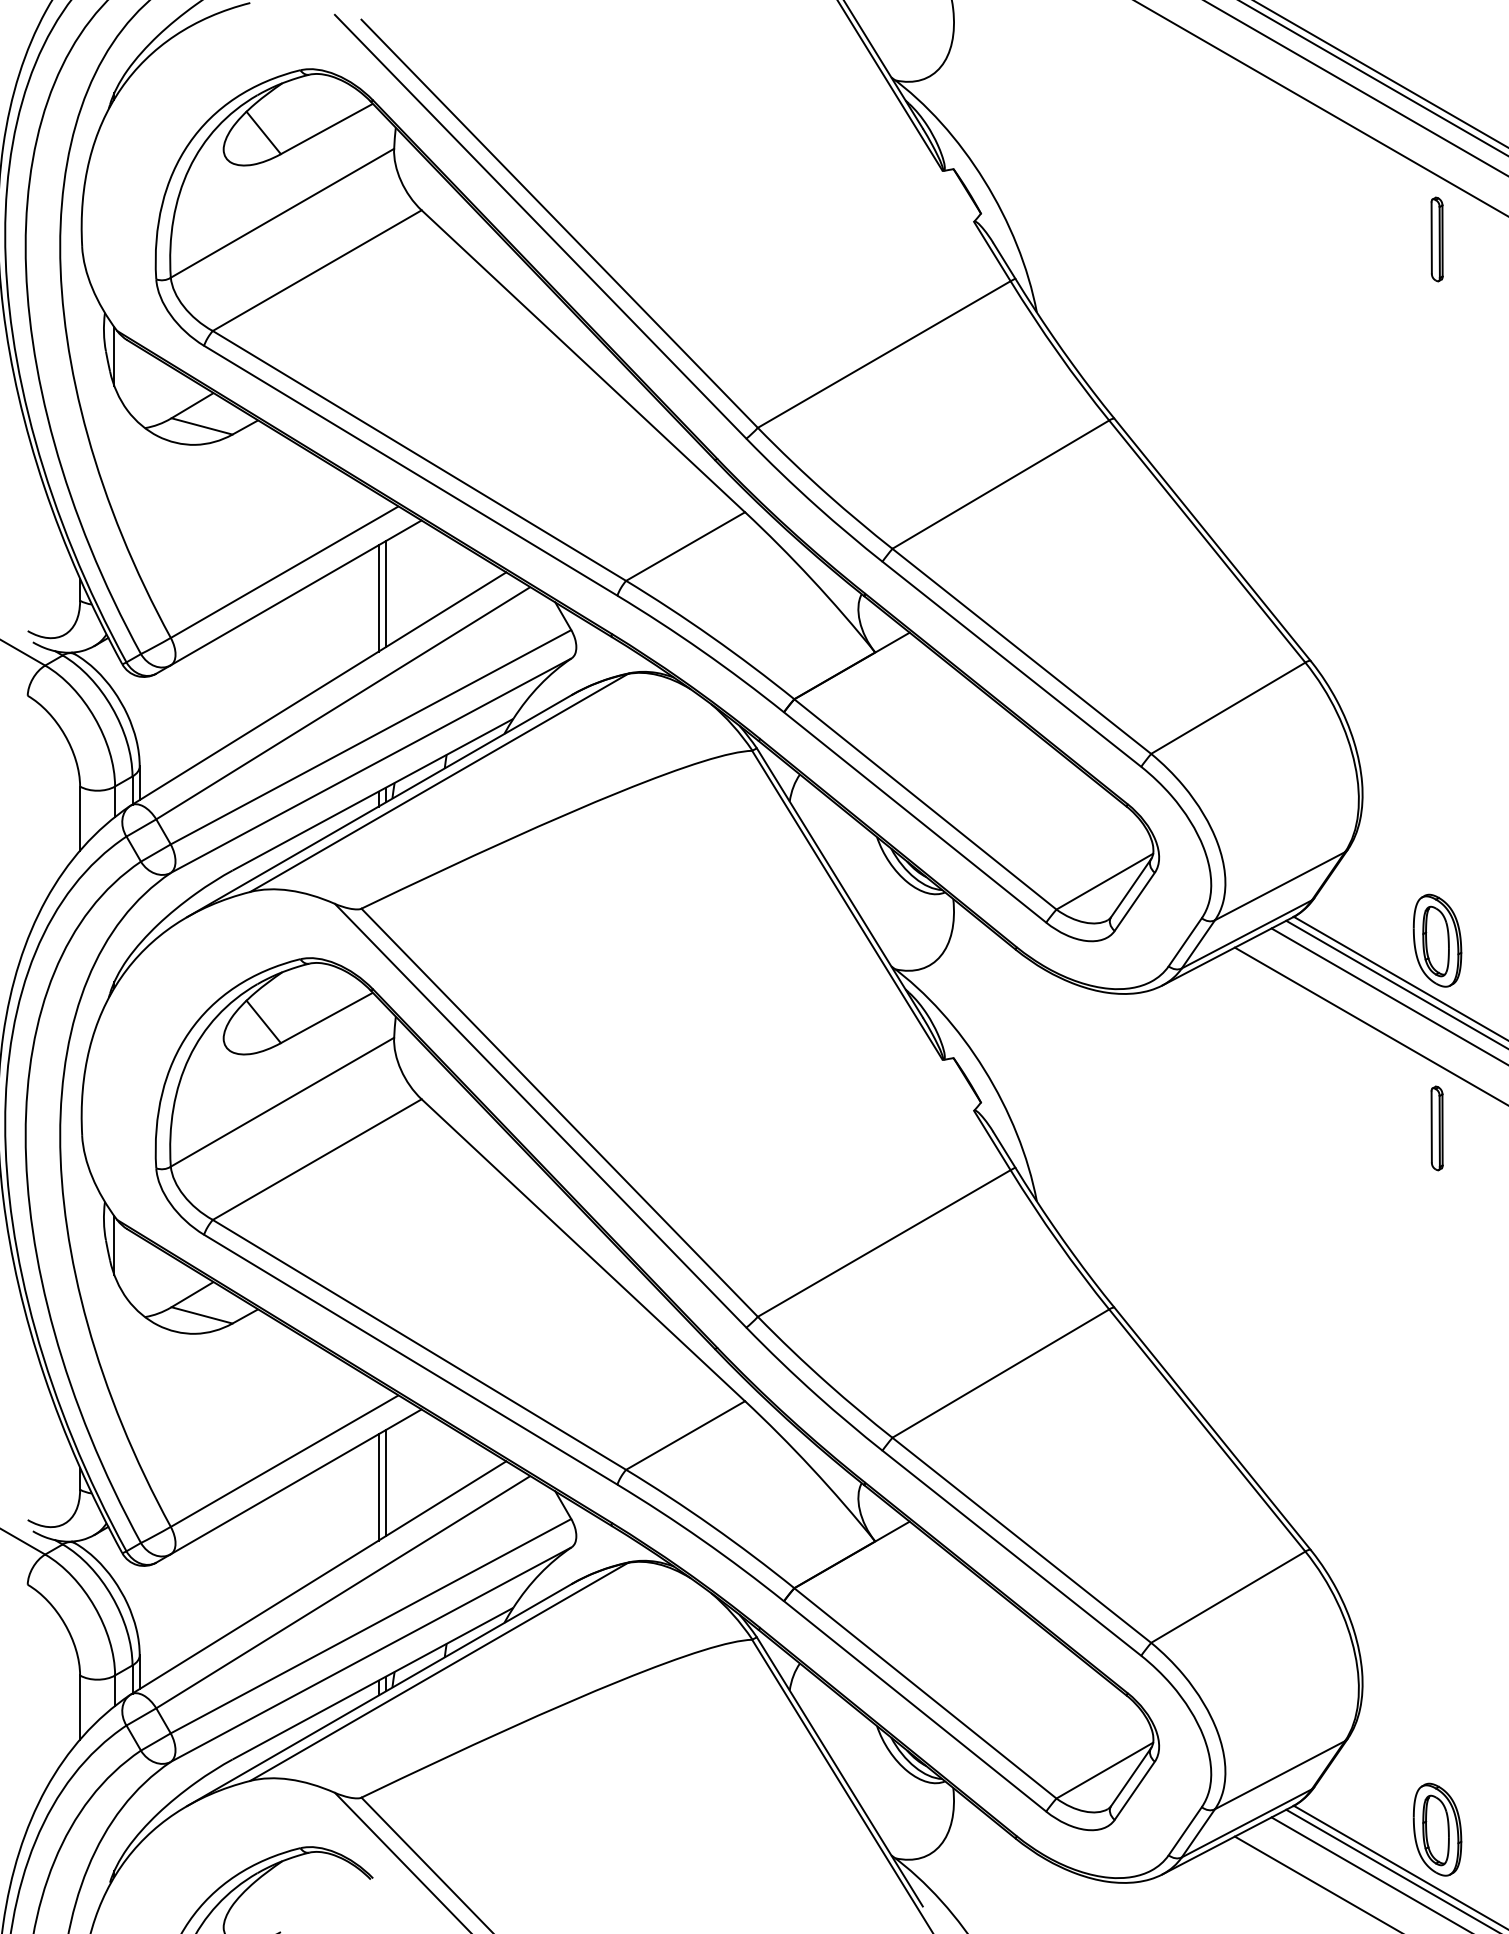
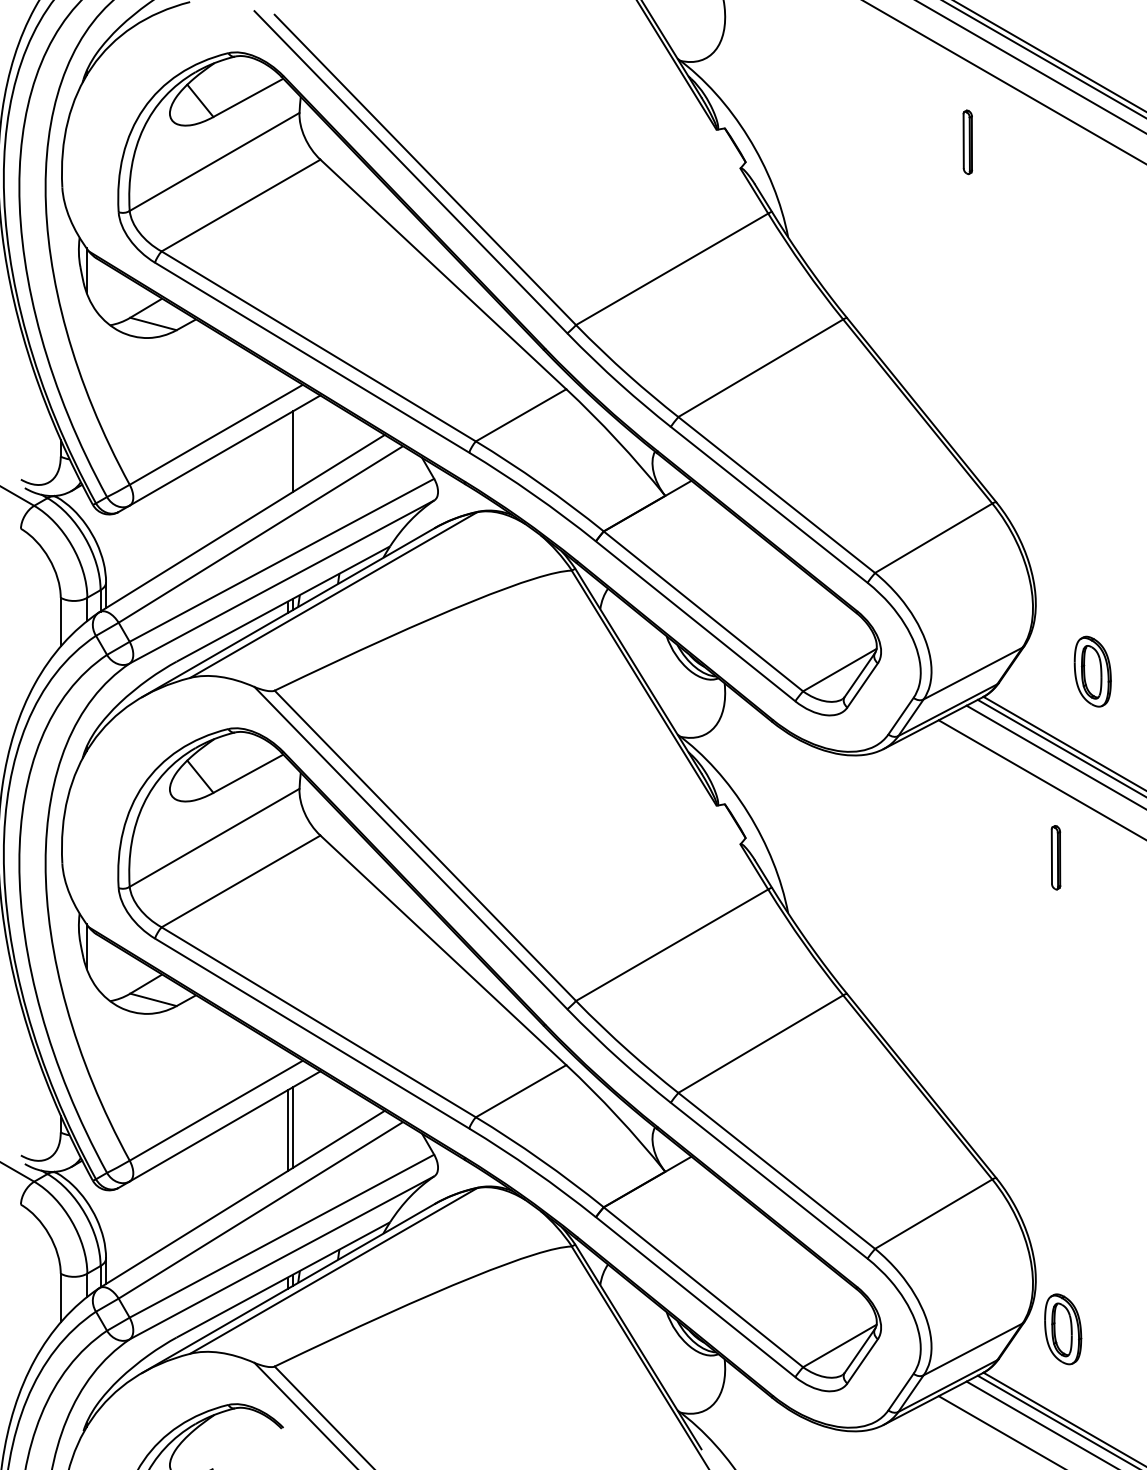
part: (1436, 239) -> (967, 142), moved
line: (378, 598) -> (287, 454), removed
part: (1437, 940) -> (1092, 671), moved
part: (1436, 1128) -> (1055, 857), moved
part: (1437, 1829) -> (1063, 1329), moved

